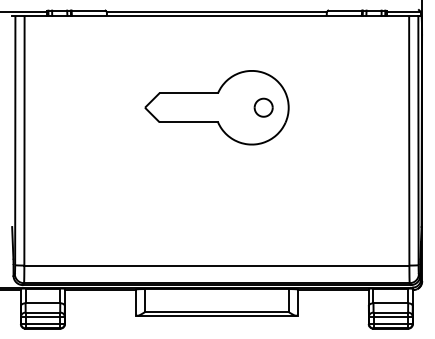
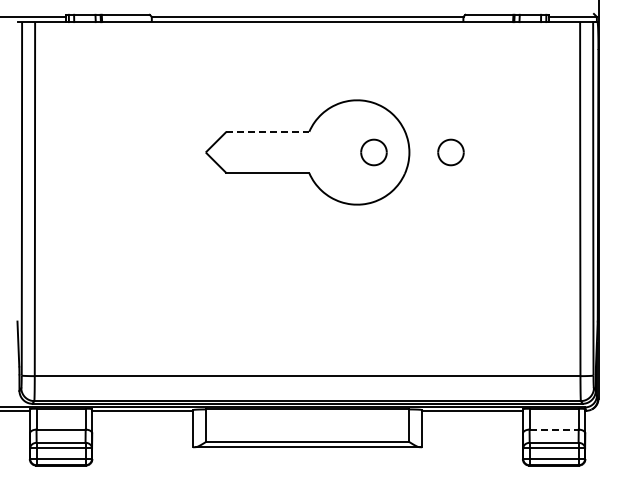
line: (189, 92) -> (268, 131), solid -> dashed
part: (317, 107) -> (450, 152), added
line: (391, 303) -> (554, 429), solid -> dashed

